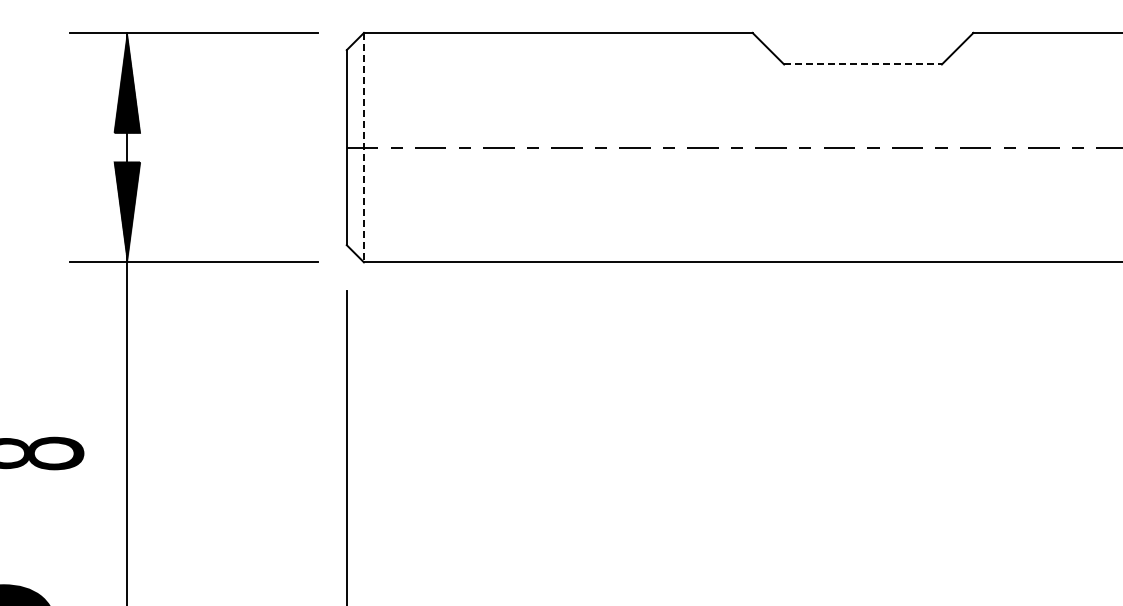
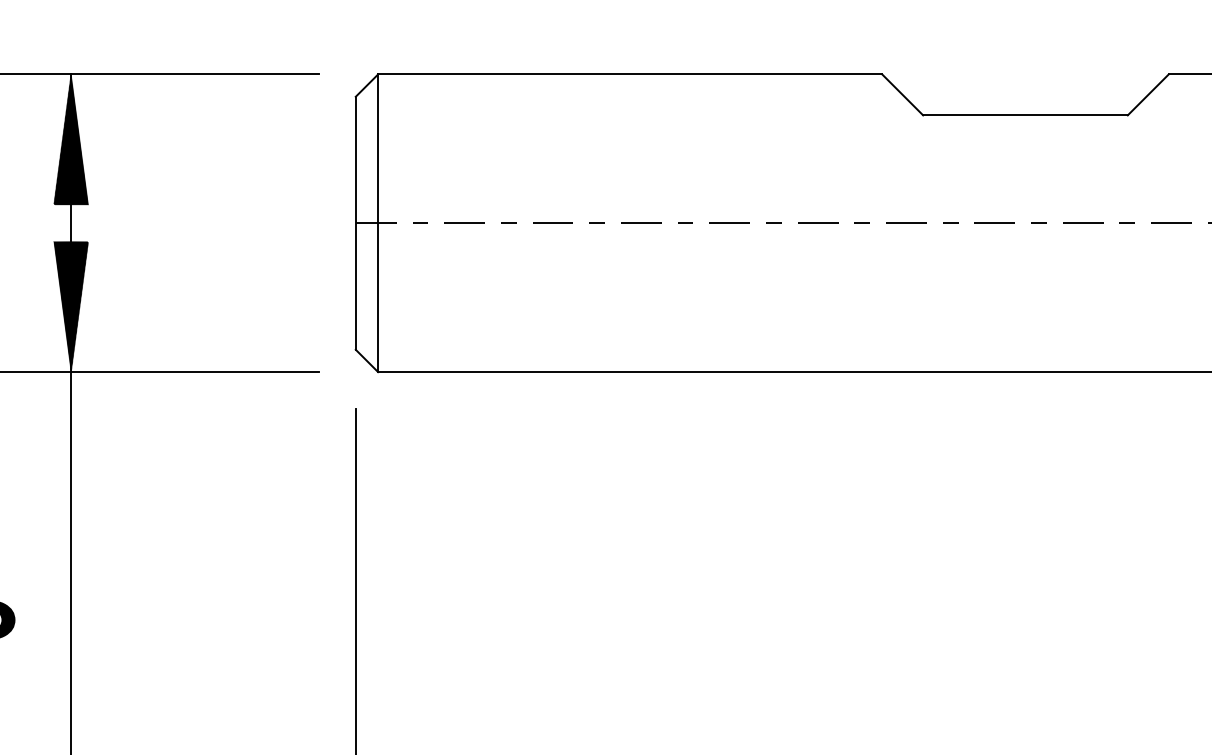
line: (863, 64) -> (1026, 115), dashed -> solid
line: (363, 147) -> (377, 223), dashed -> solid

